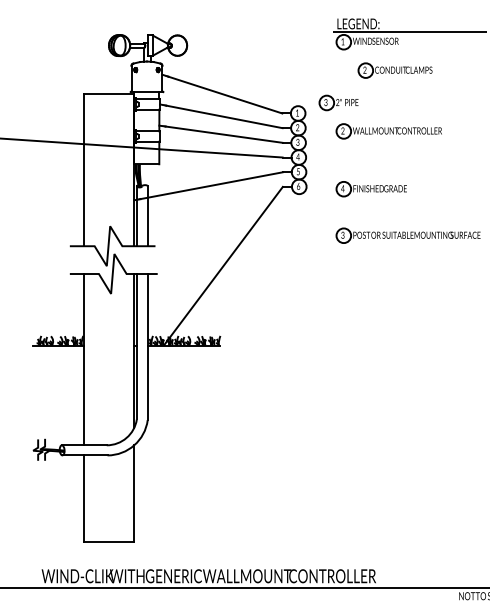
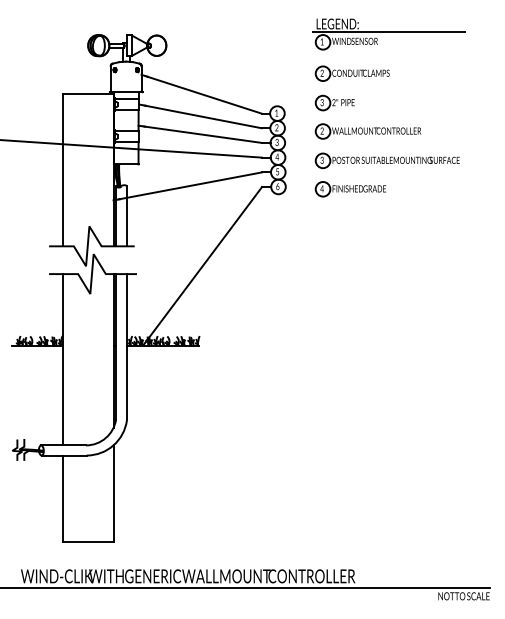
part: (394, 70) -> (351, 73), moved
part: (338, 102) -> (334, 102), moved
part: (407, 235) -> (386, 160), moved

